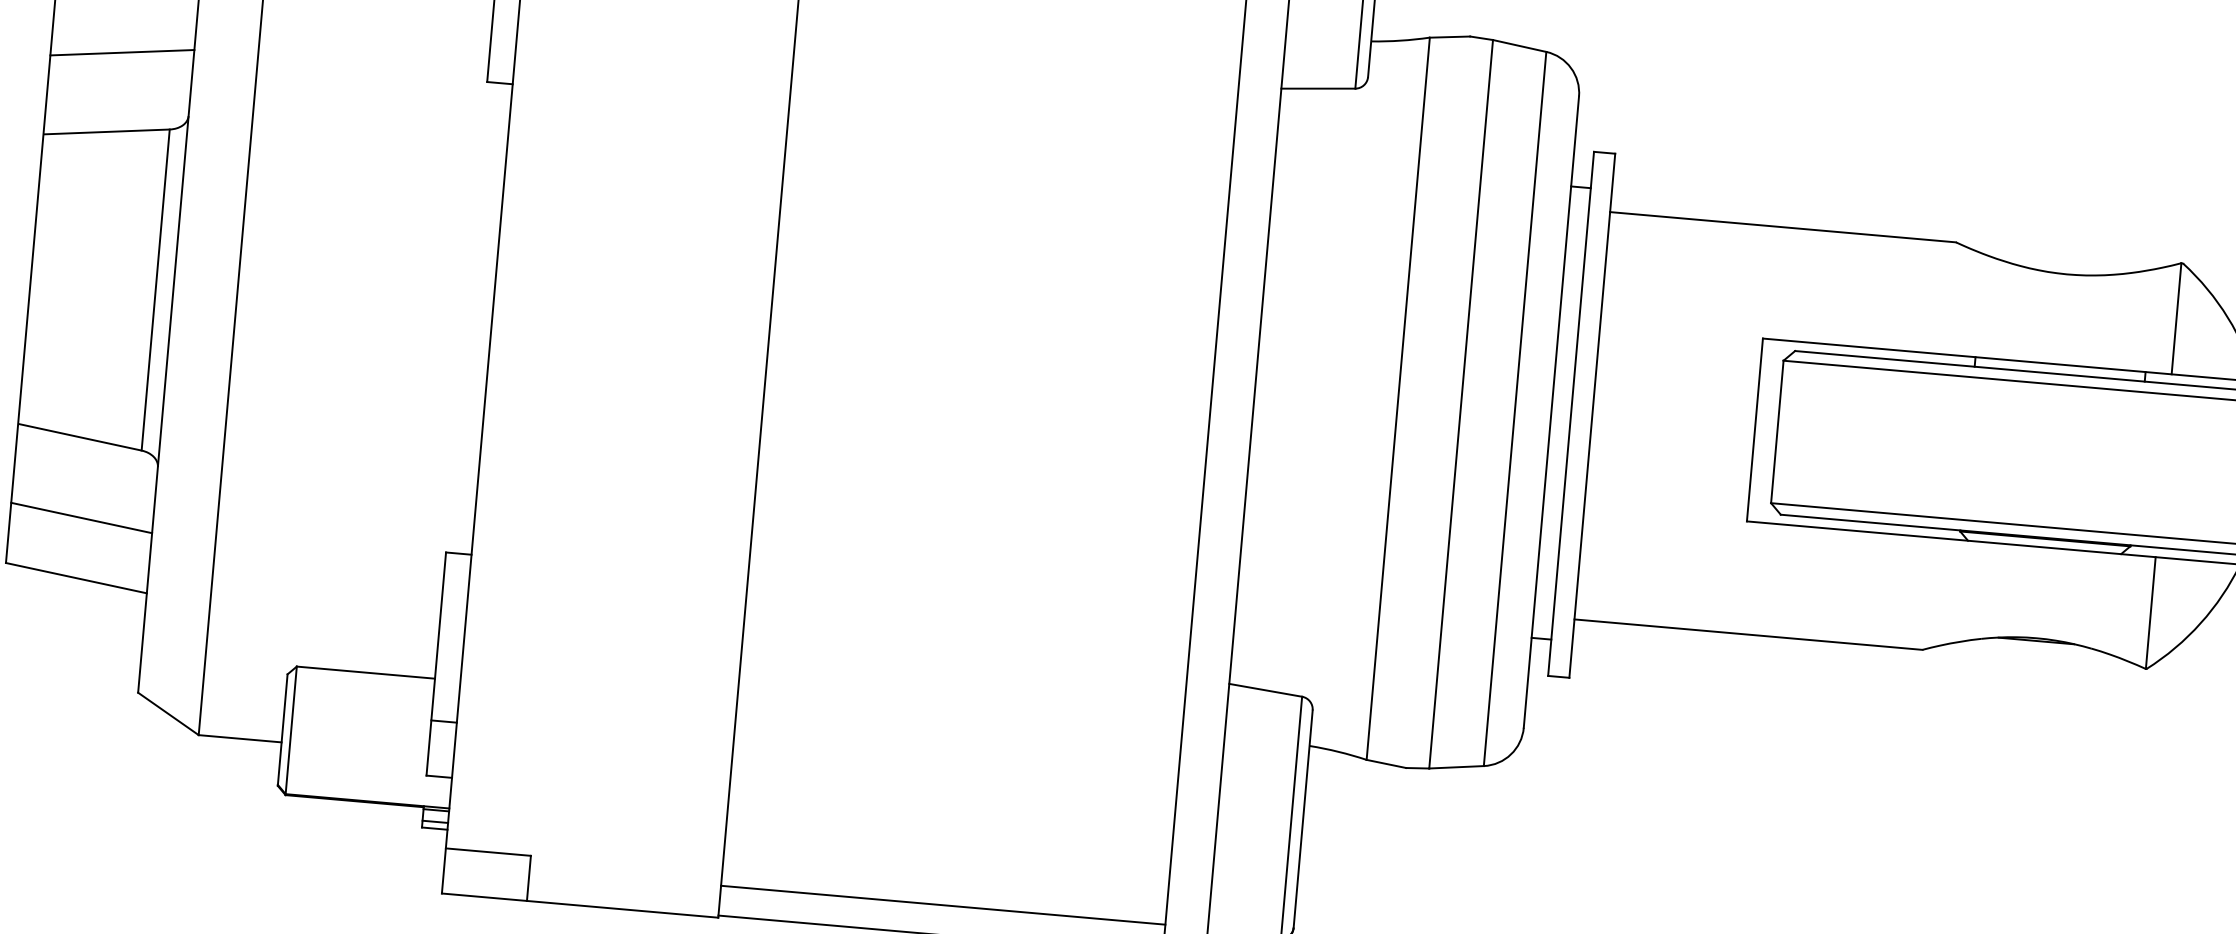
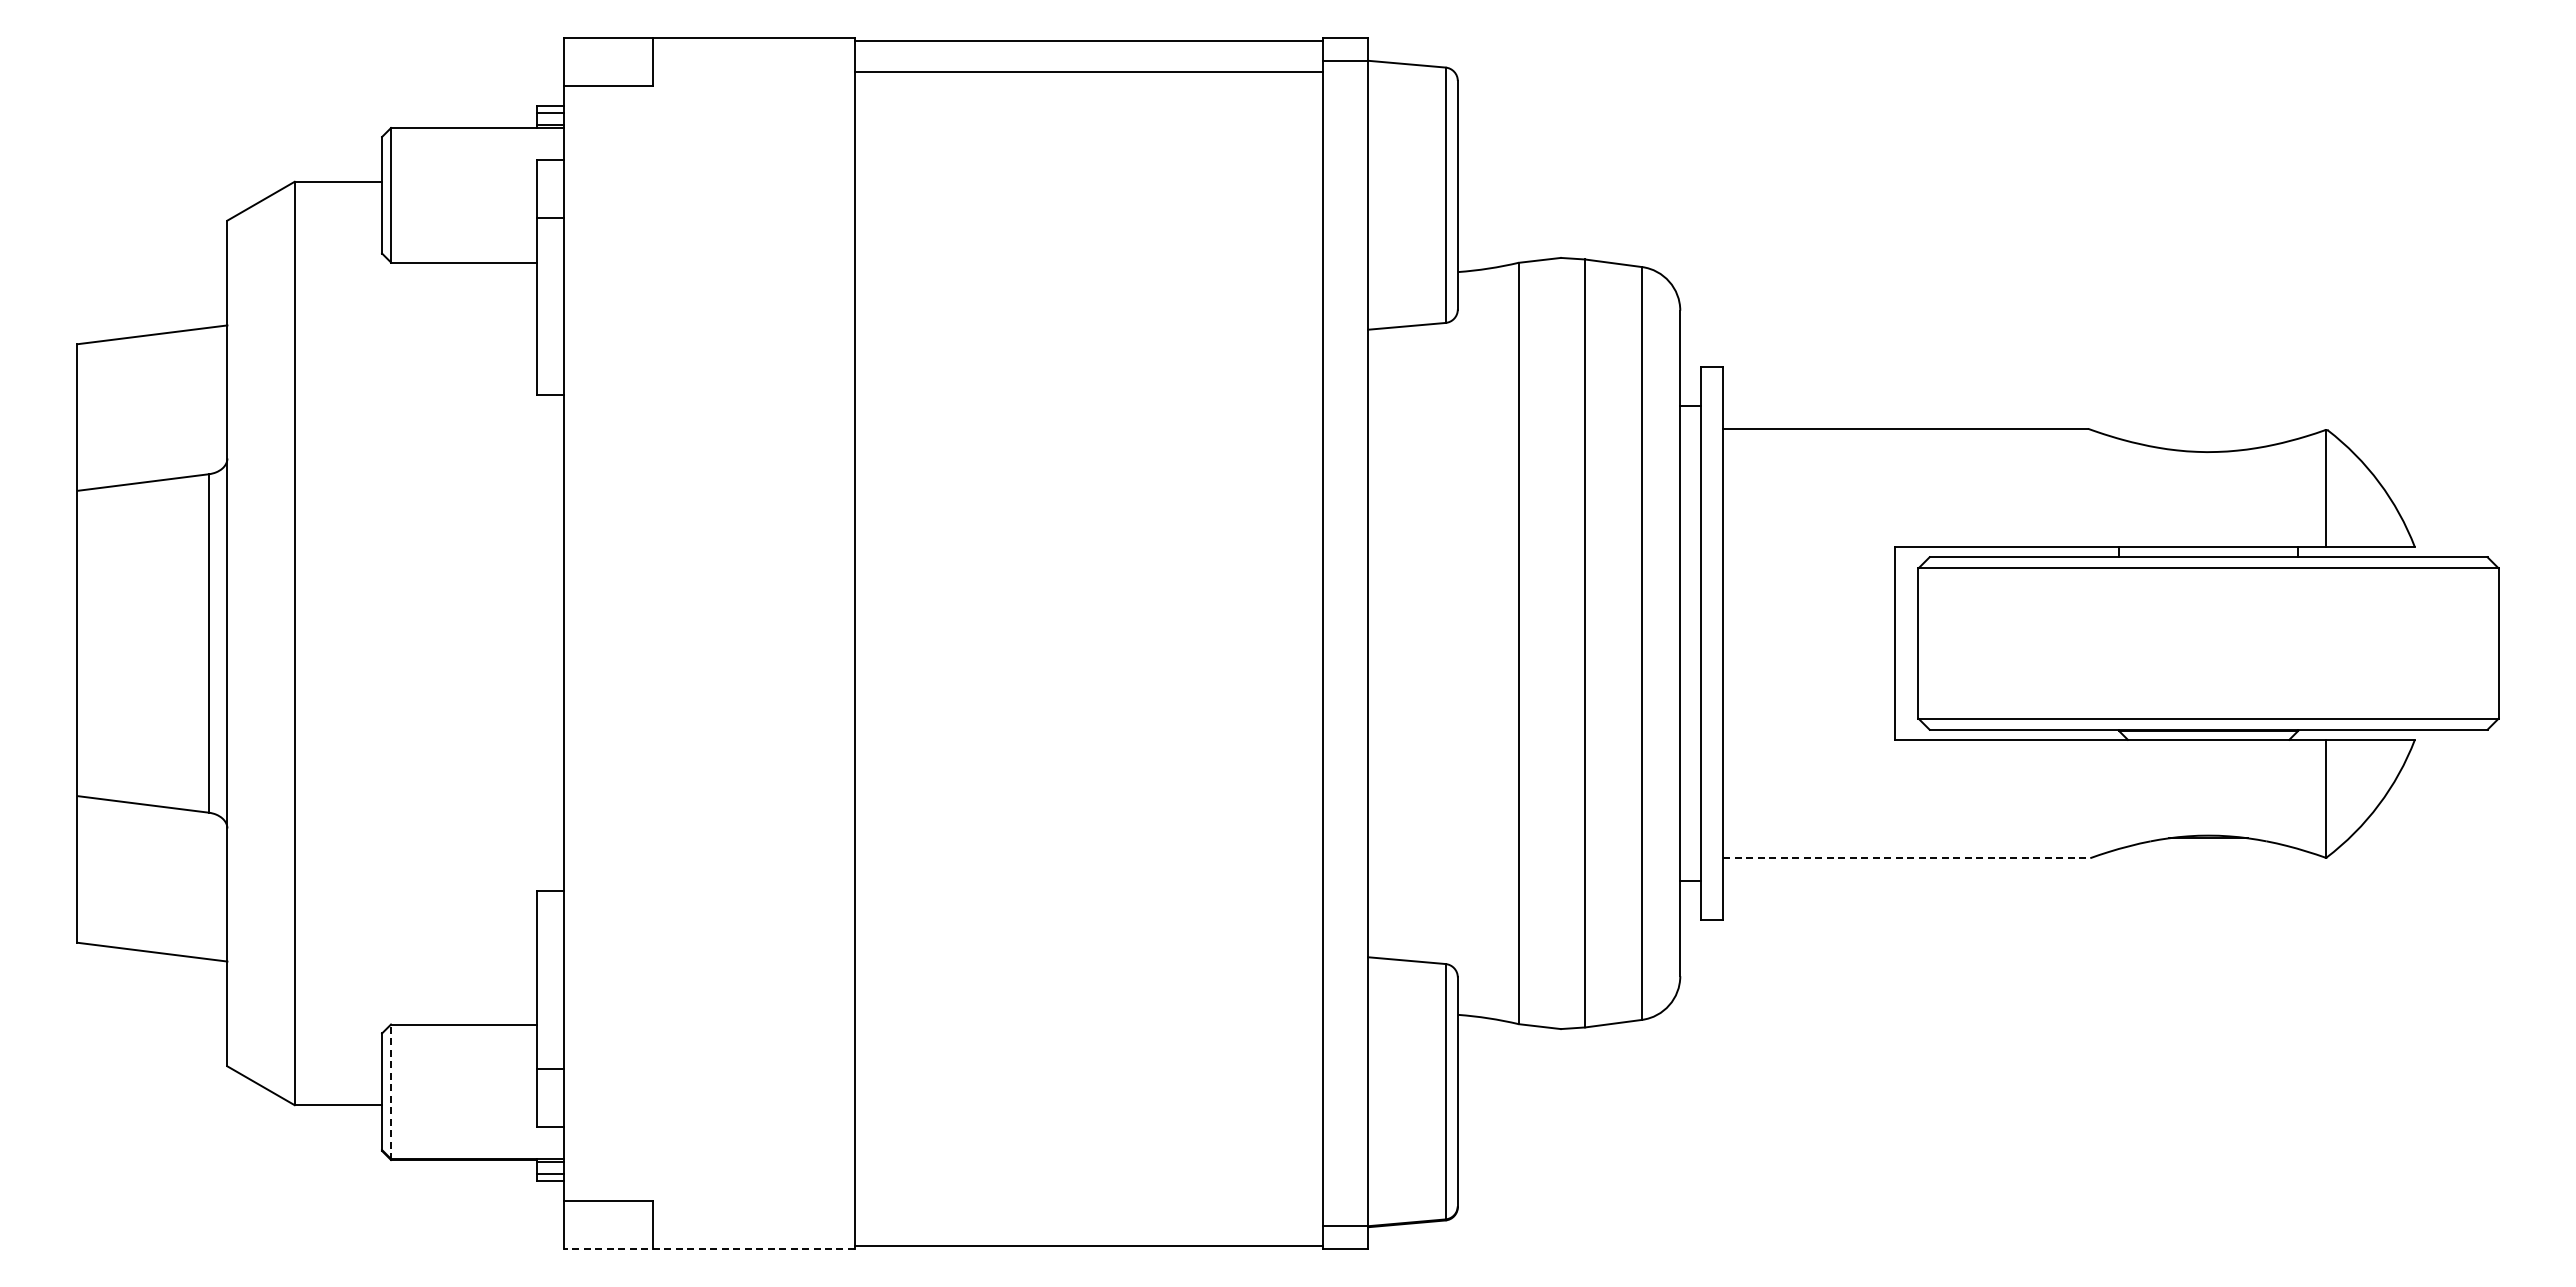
line: (122, 52) -> (152, 397), removed
line: (81, 517) -> (152, 888), removed
line: (1749, 634) -> (1907, 858), solid -> dashed
line: (291, 731) -> (391, 1092), solid -> dashed
line: (580, 905) -> (709, 1248), solid -> dashed
line: (942, 905) -> (1088, 1215), removed

